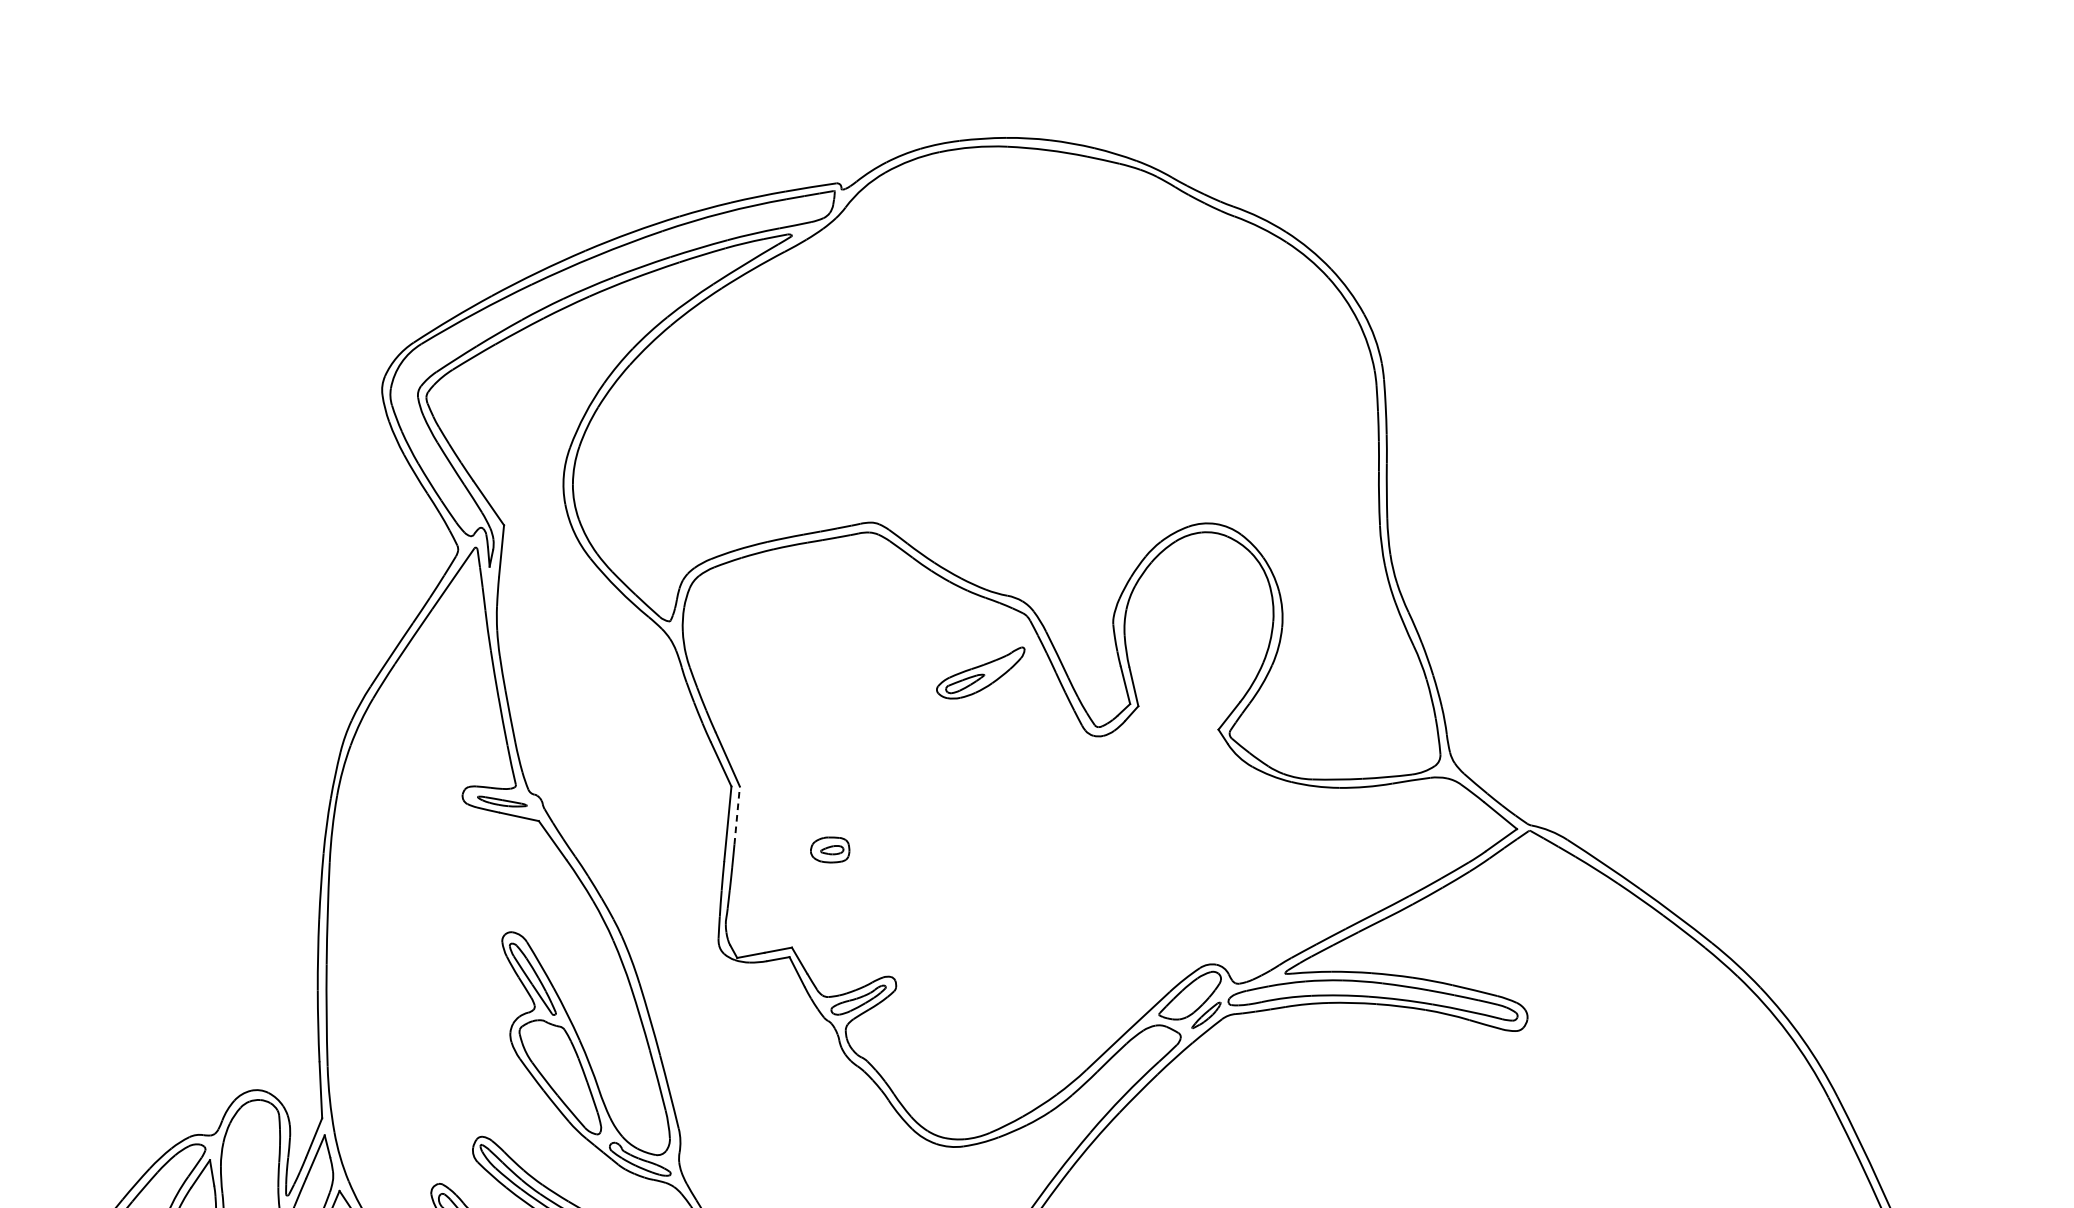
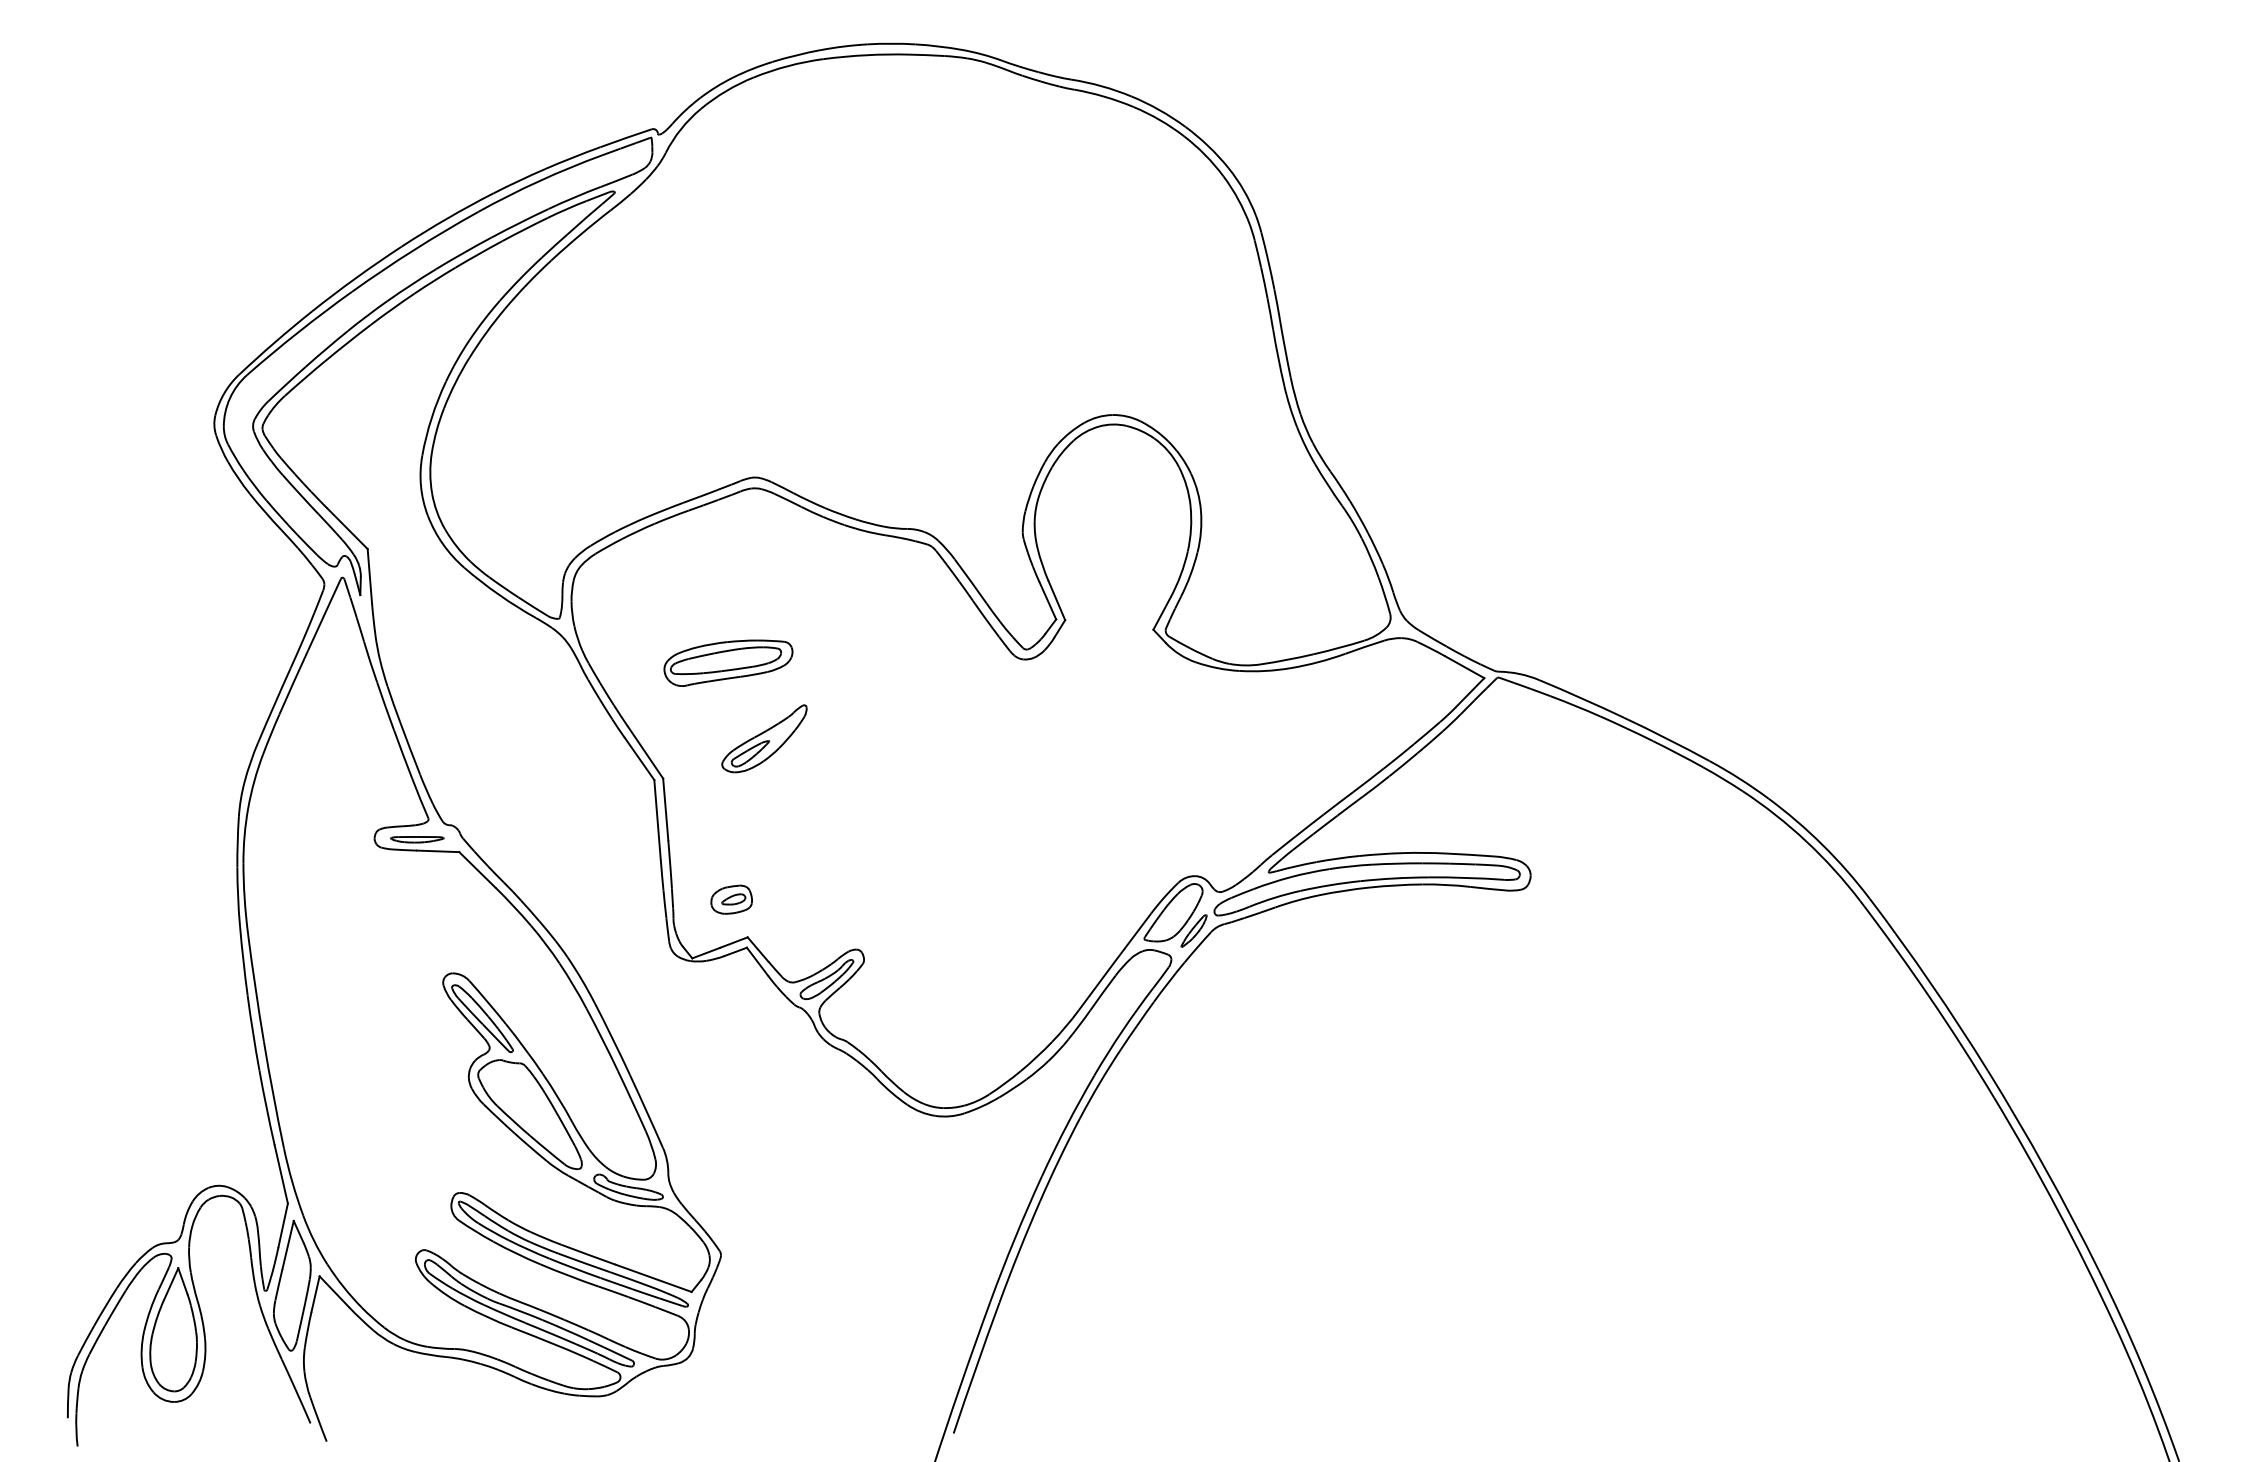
part: (980, 671) -> (764, 738), moved
part: (819, 689) -> (728, 662), added
line: (736, 815) -> (665, 809), dashed -> solid
part: (830, 849) -> (731, 899), moved

